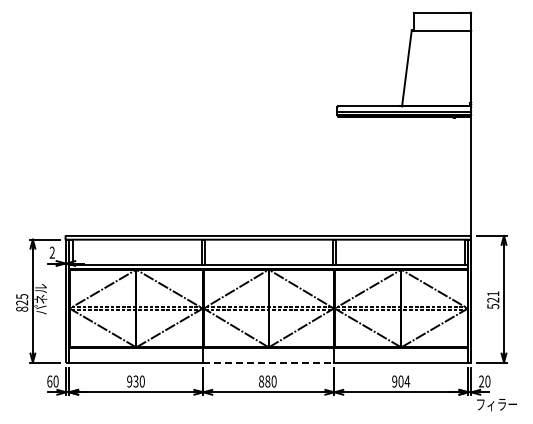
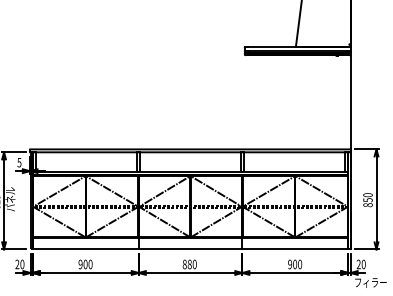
text: (51, 252) -> (18, 162), 2 -> 5
text: (493, 300) -> (368, 200), 521 -> 850
line: (268, 362) -> (190, 249), dashed -> solid
text: (49, 381) -> (17, 264), 60 -> 20
text: (135, 381) -> (85, 264), 930 -> 900
text: (407, 381) -> (300, 264), 904 -> 900

